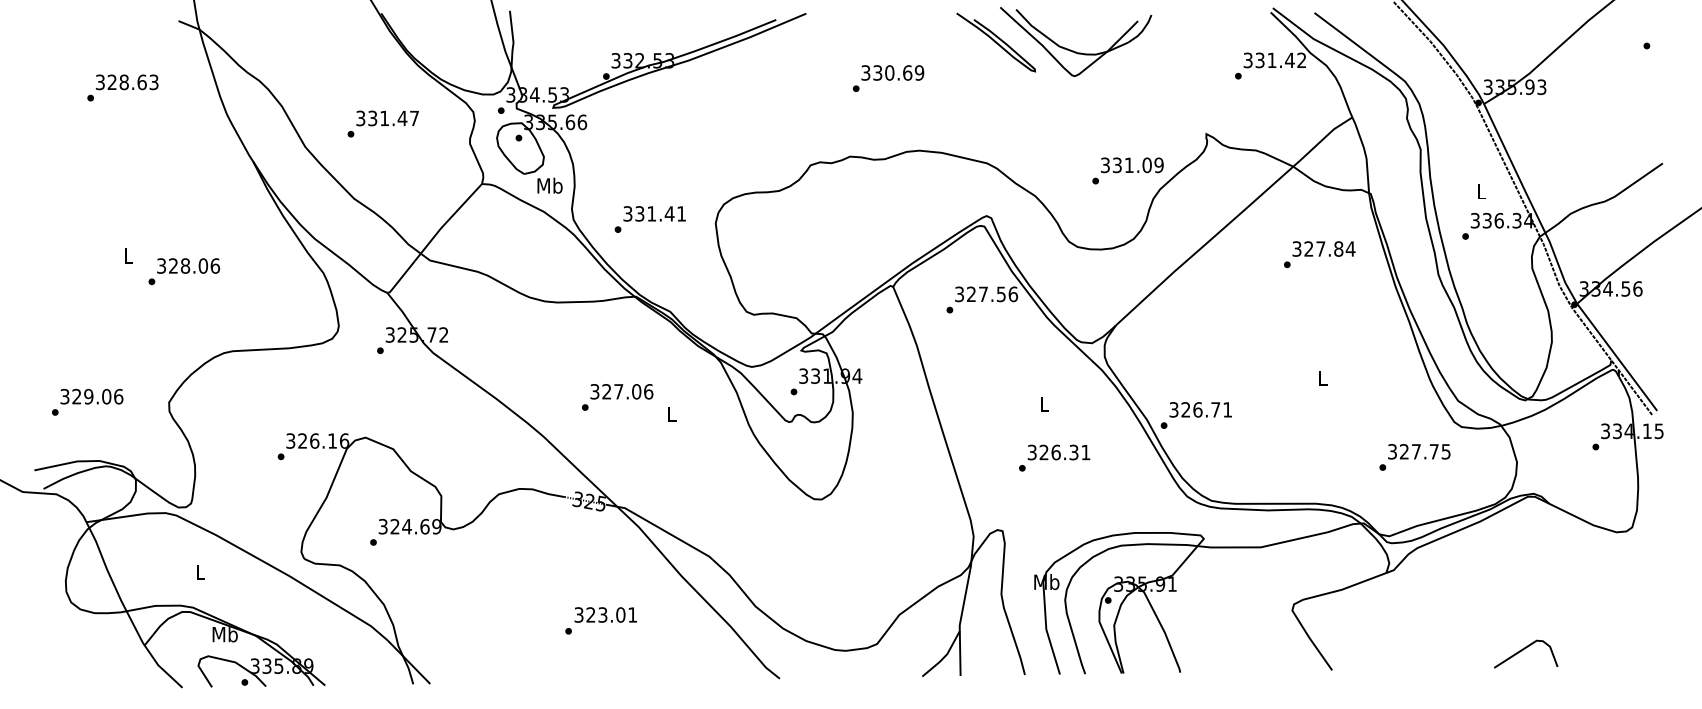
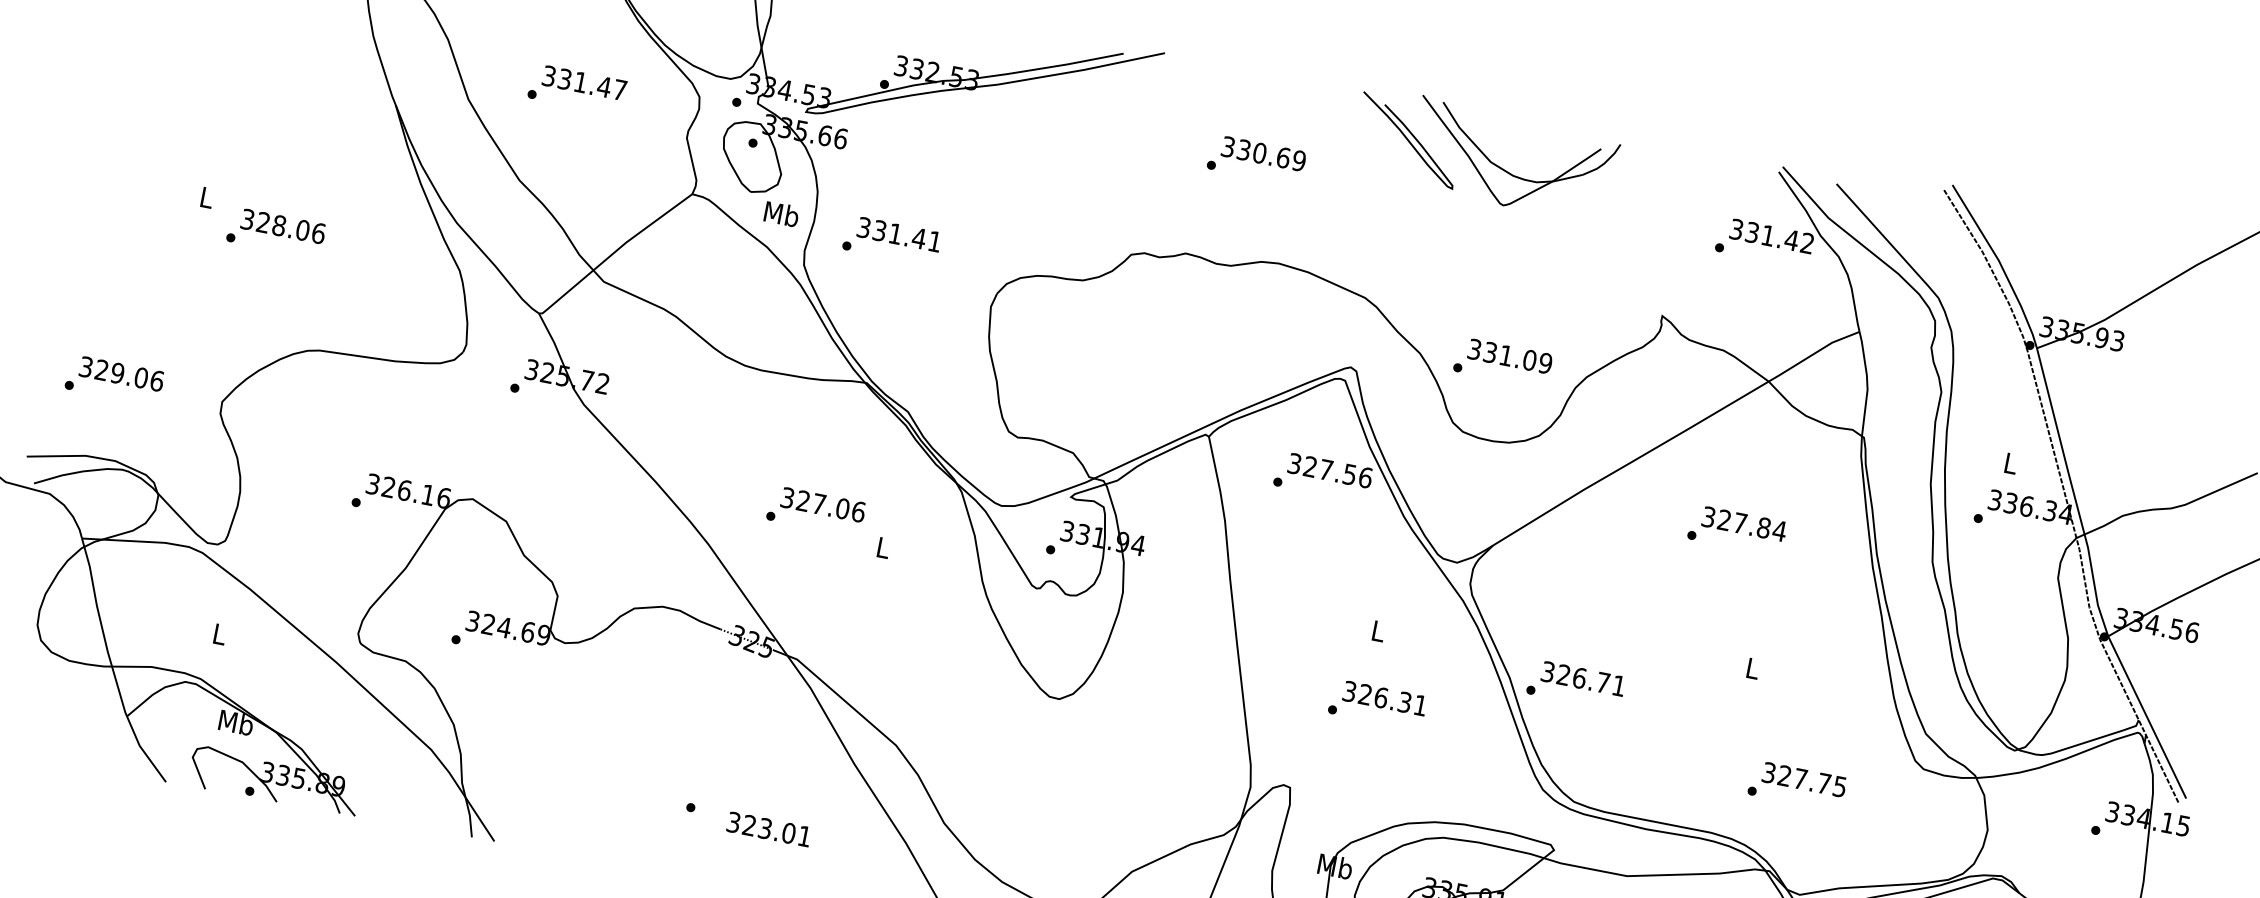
text: (1127, 170) -> (1502, 362), moved
text: (649, 219) -> (891, 240), moved
text: (1319, 254) -> (1737, 530), moved
text: (1414, 457) -> (1796, 786), moved
text: (605, 614) -> (768, 828), moved

